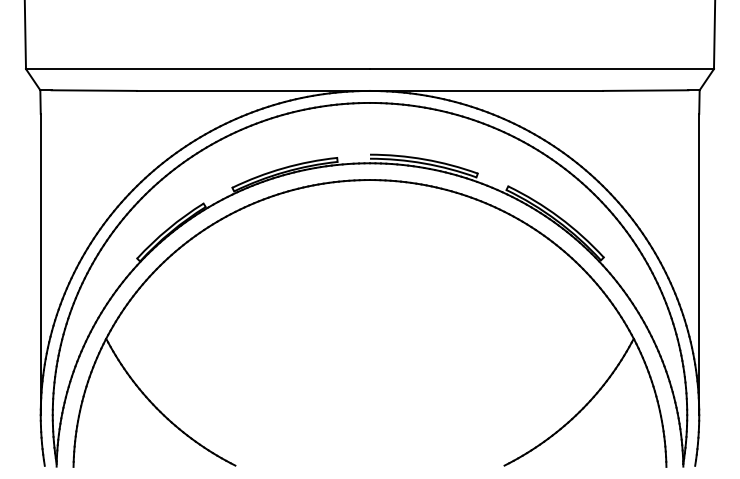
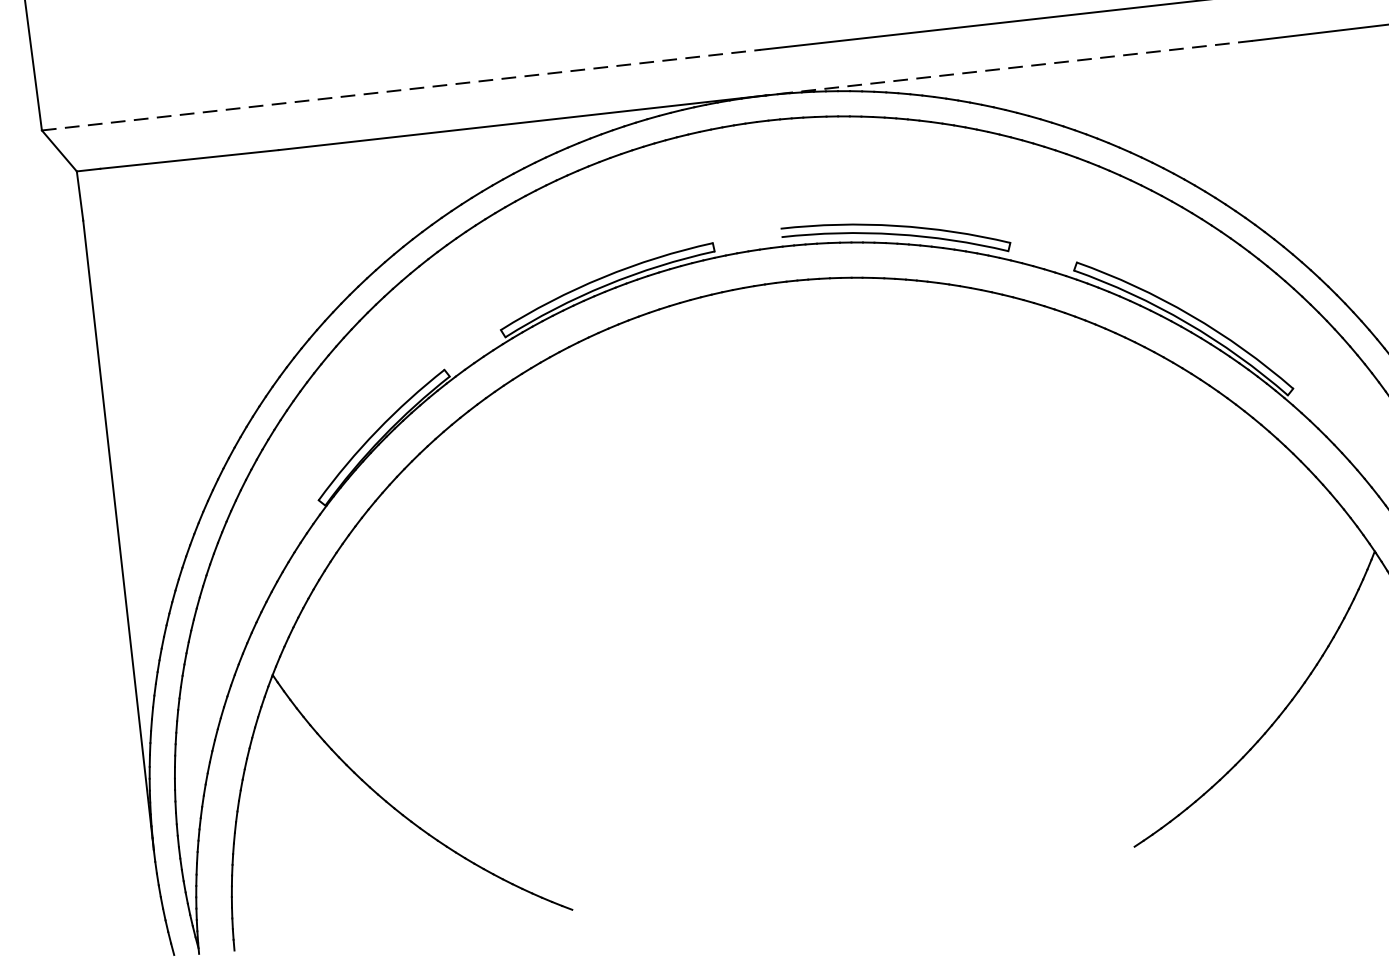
line: (198, 69) -> (402, 90), solid -> dashed
line: (486, 90) -> (1008, 67), solid -> dashed

